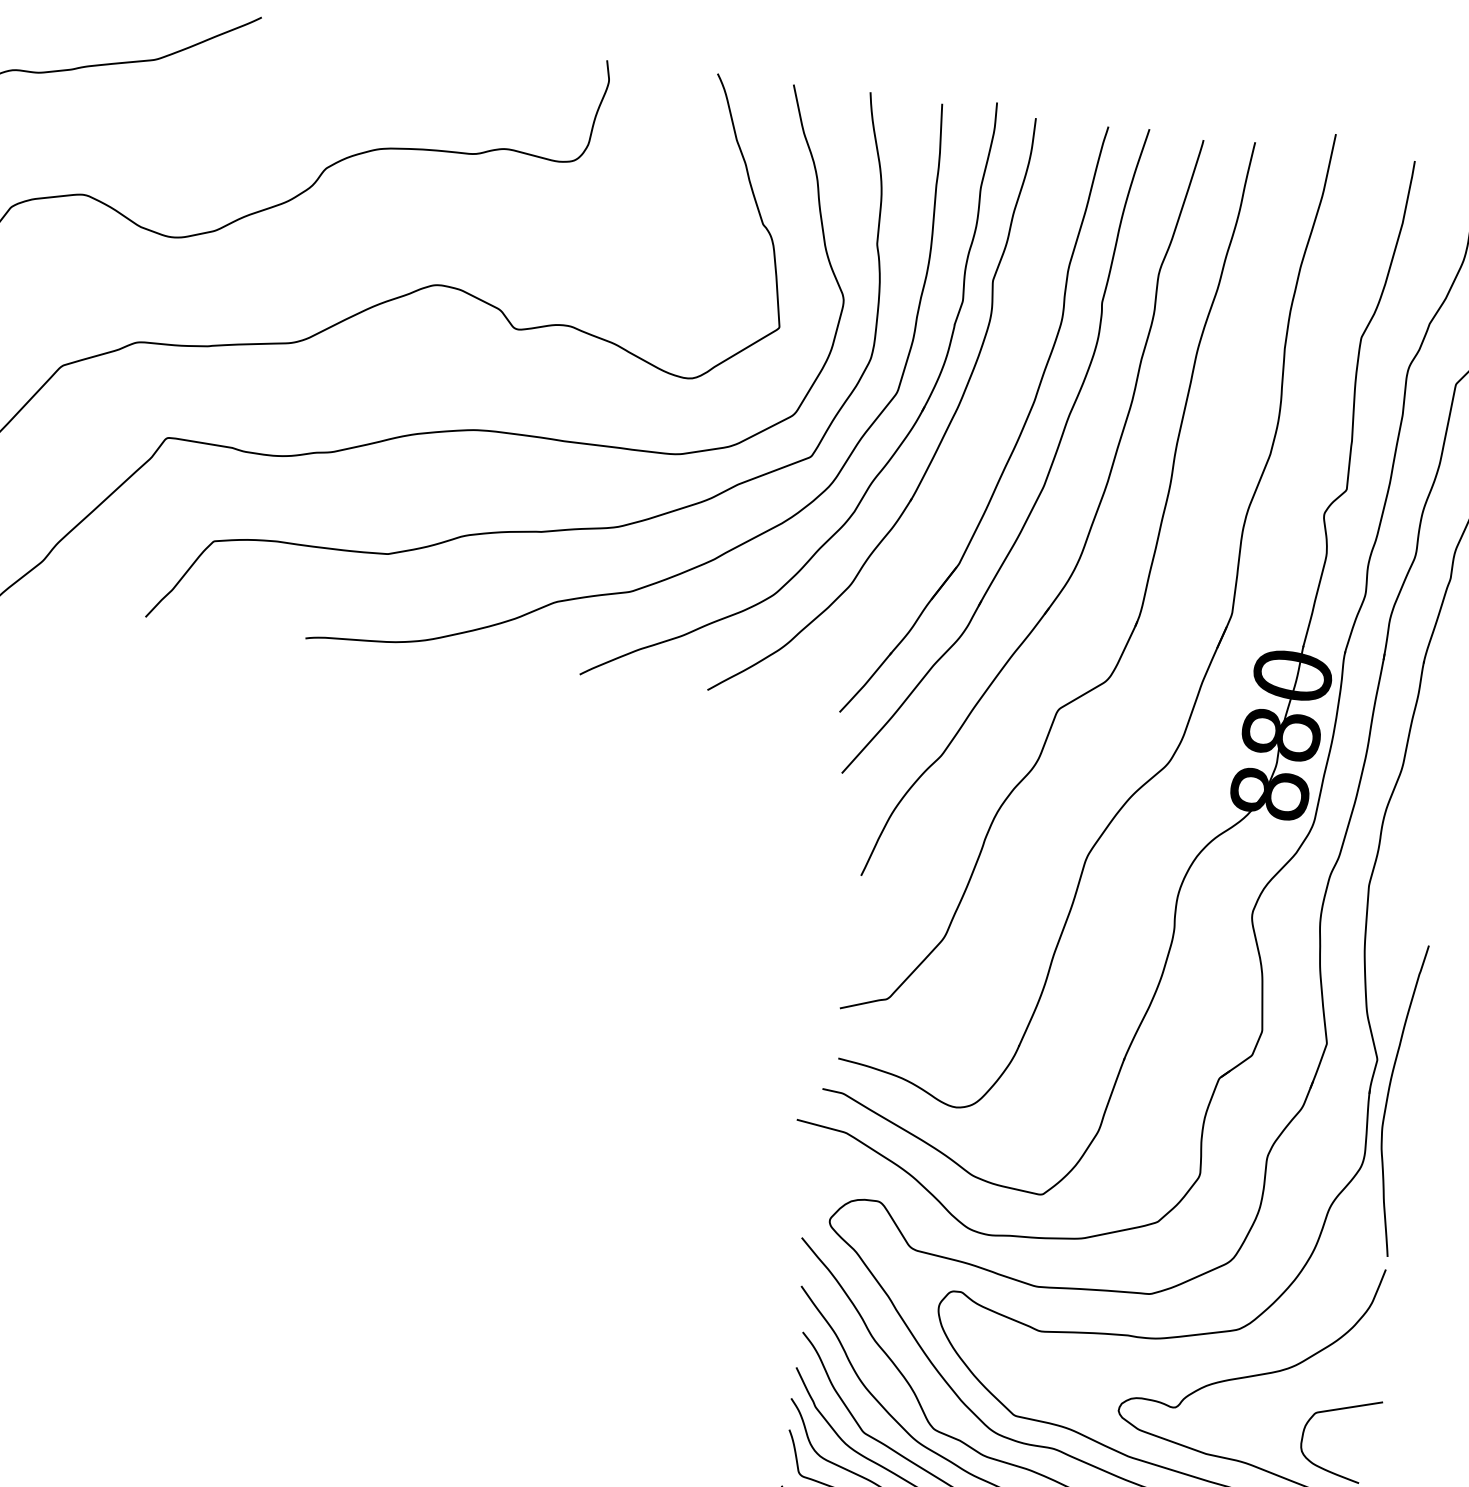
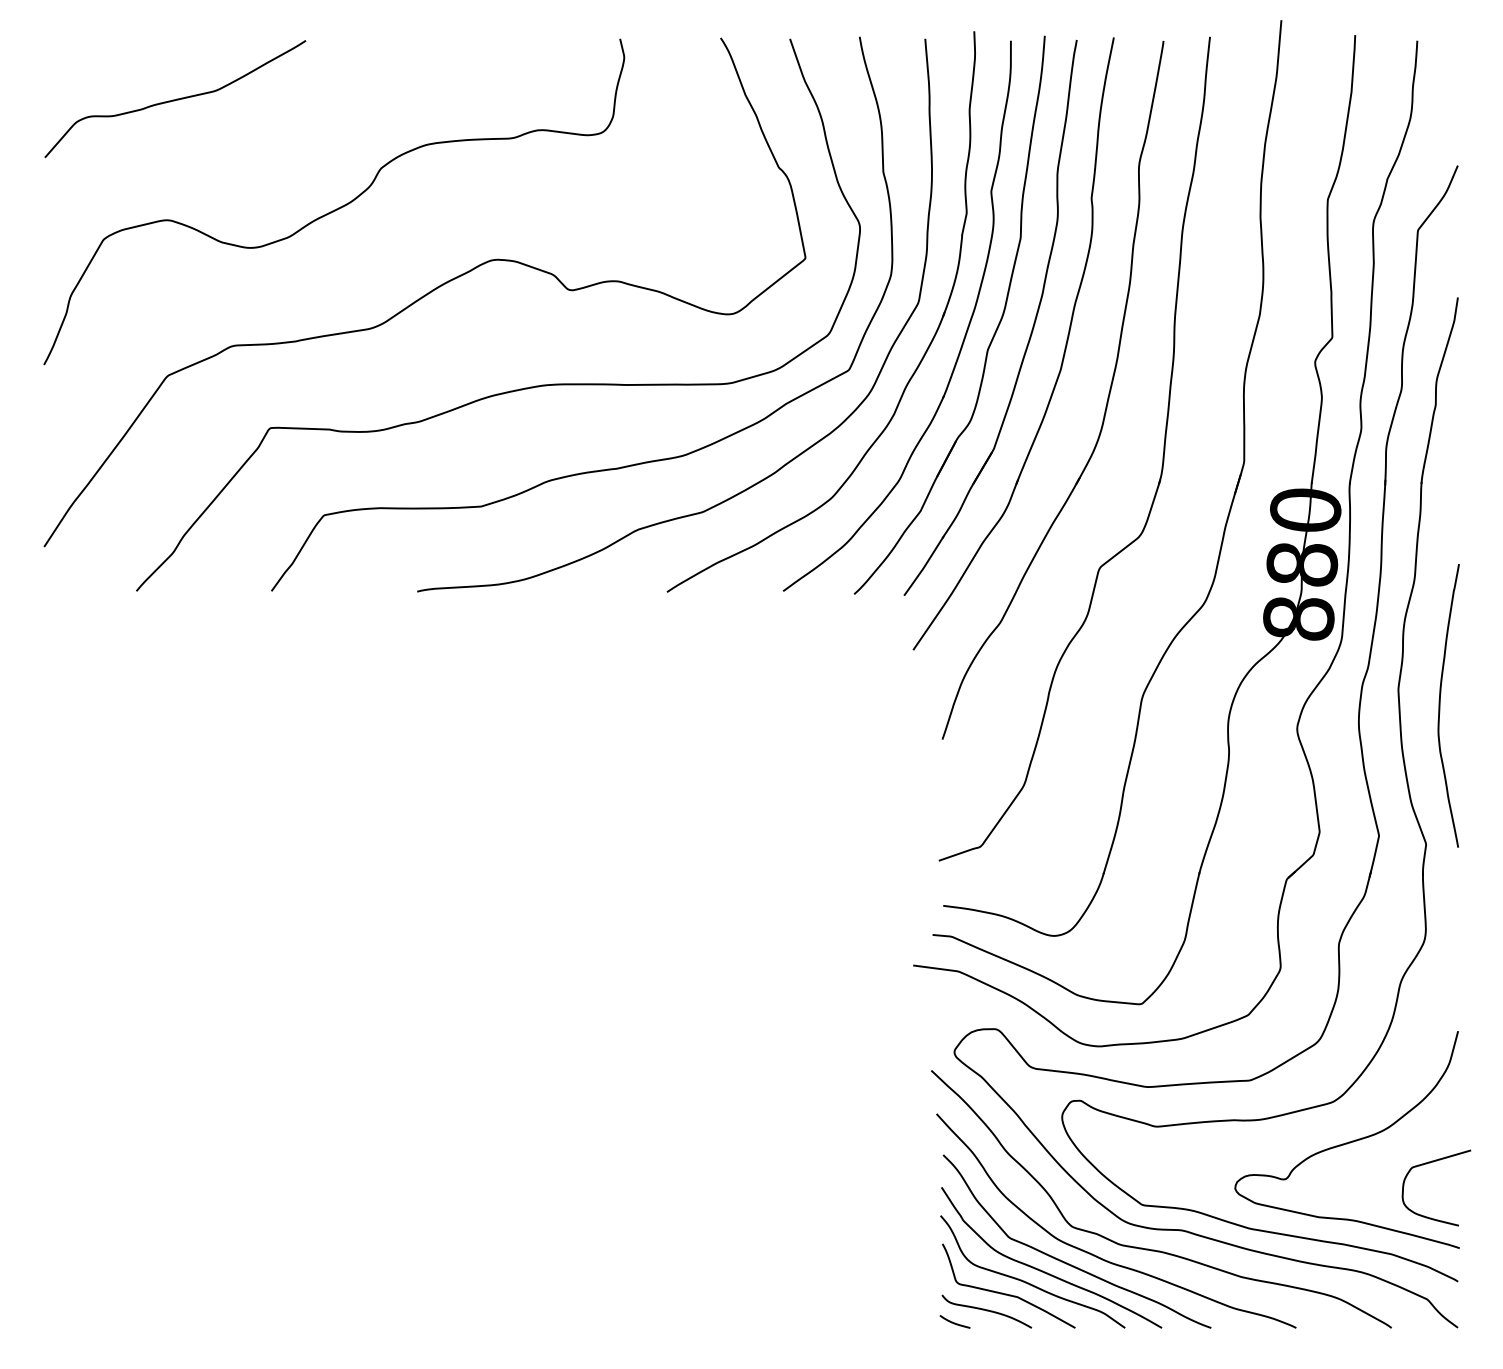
part: (973, 440) -> (992, 336), added
curve: (1388, 1098) -> (1440, 705), moved

